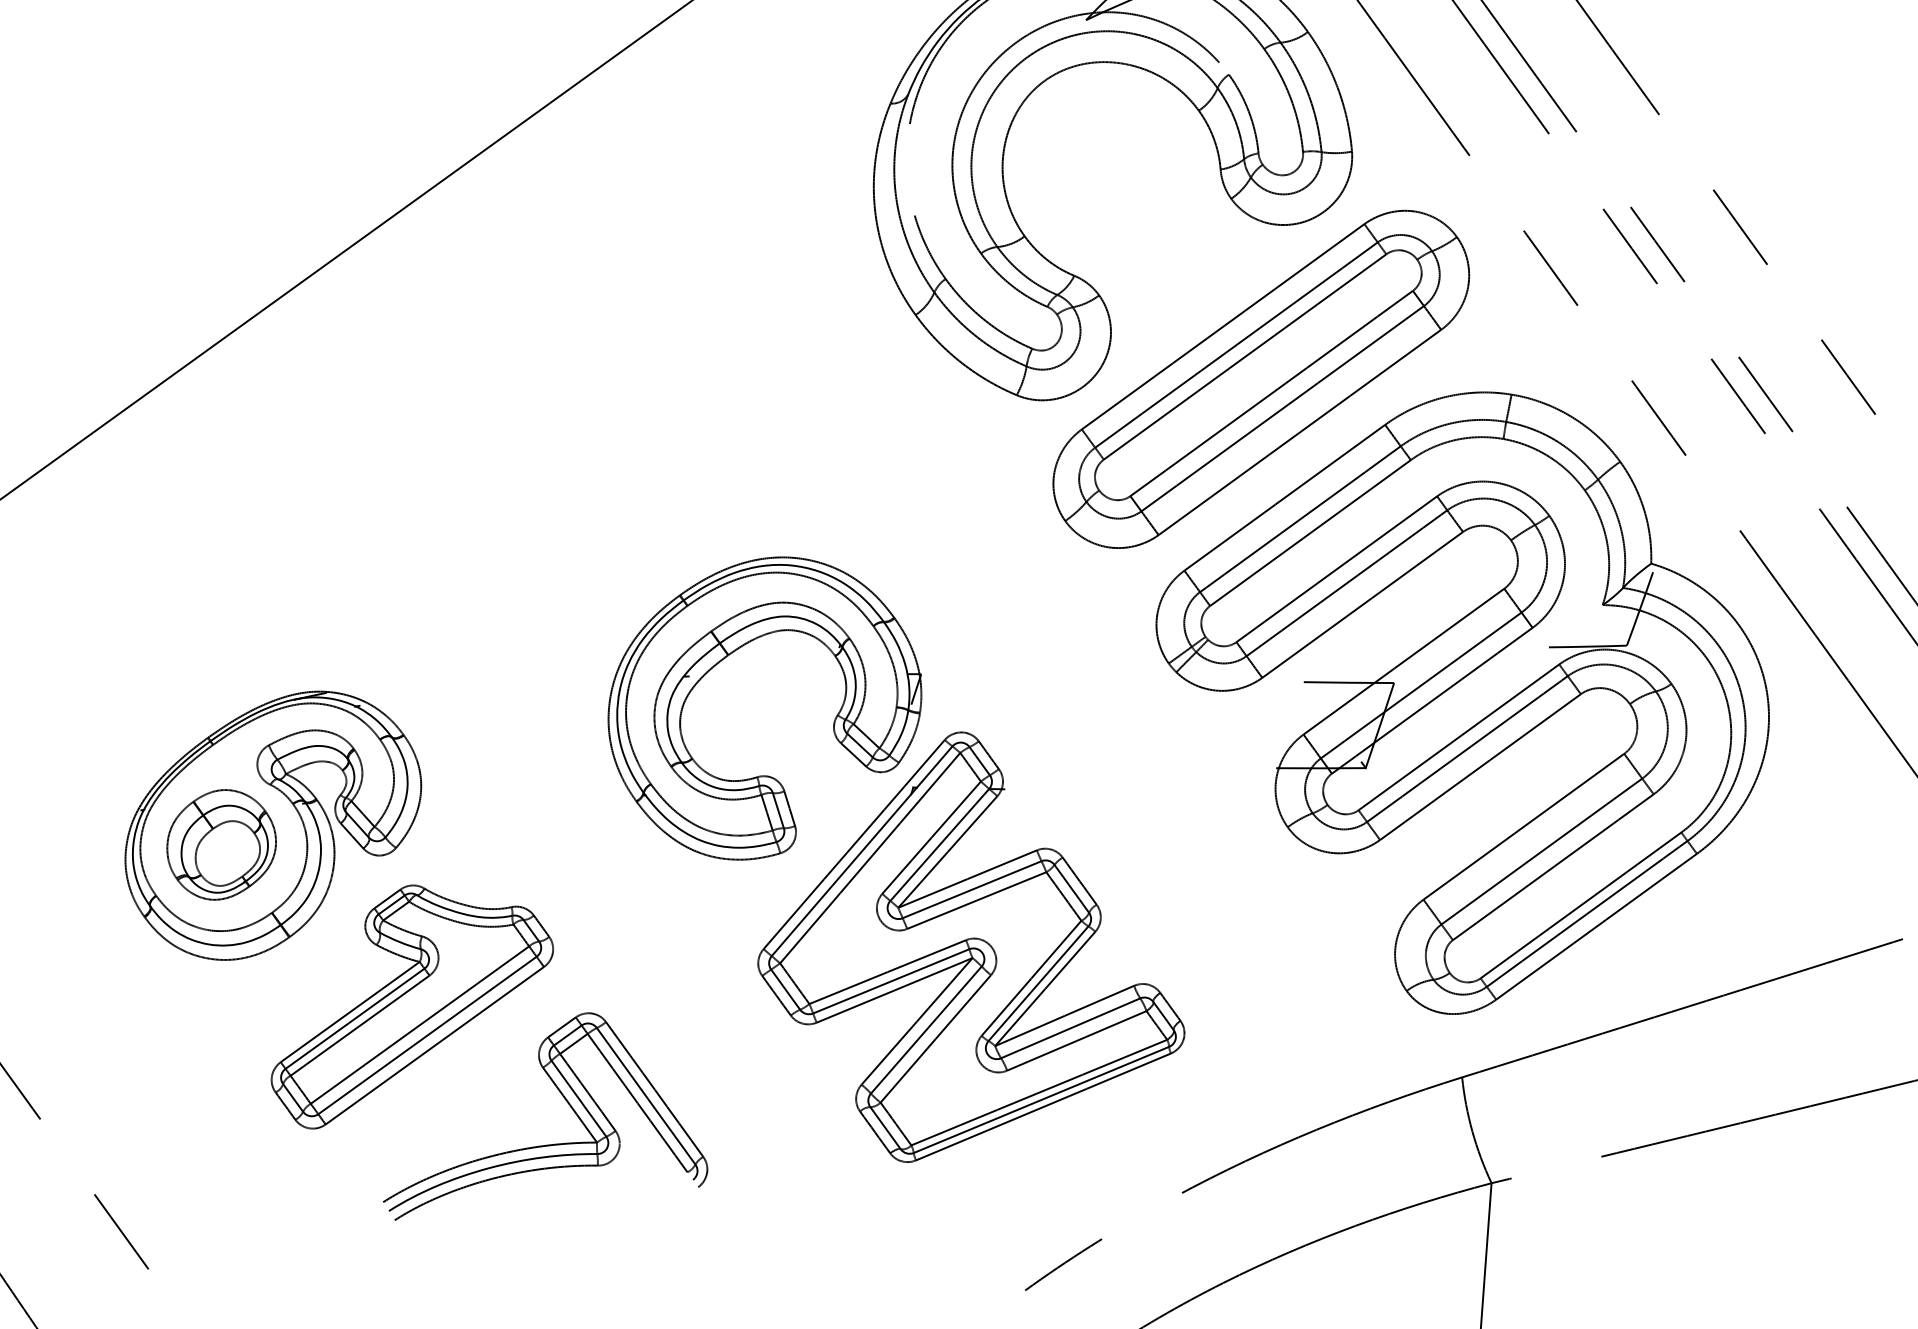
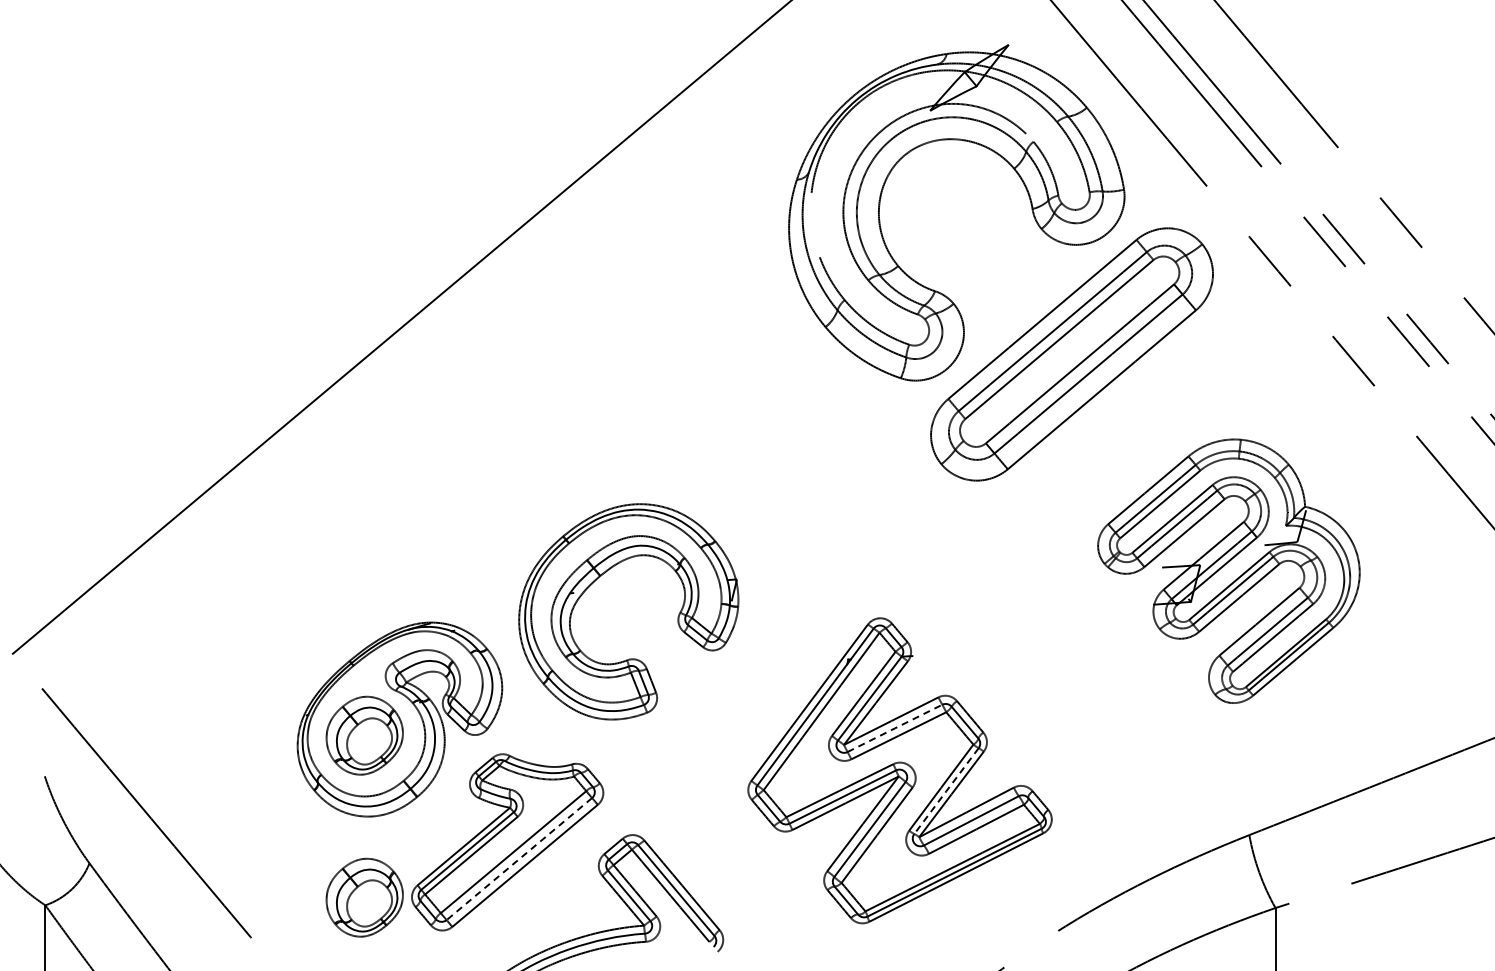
part: (728, 657) -> (600, 577), moved
part: (1460, 701) -> (1228, 570), size x0.6
line: (972, 889) -> (895, 728), solid -> dashed
line: (1038, 984) -> (946, 791), solid -> dashed
line: (427, 1036) -> (519, 859), solid -> dashed
part: (204, 1073) -> (364, 897), added

